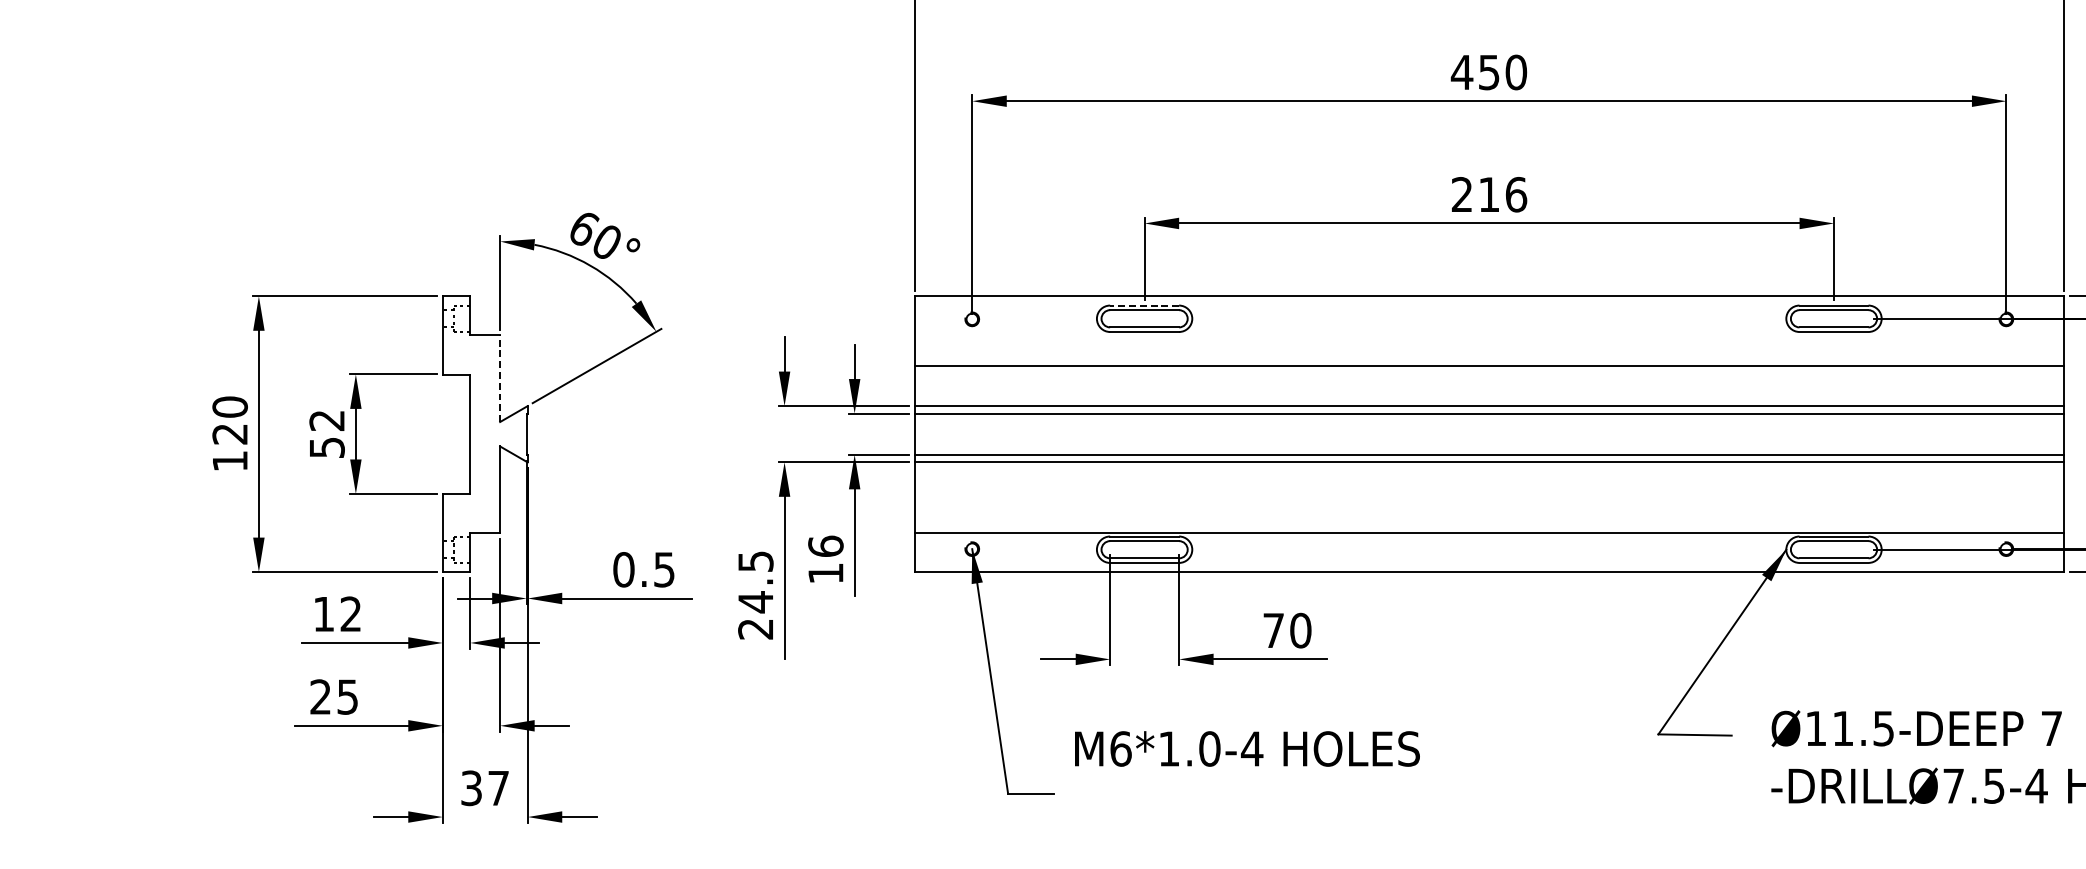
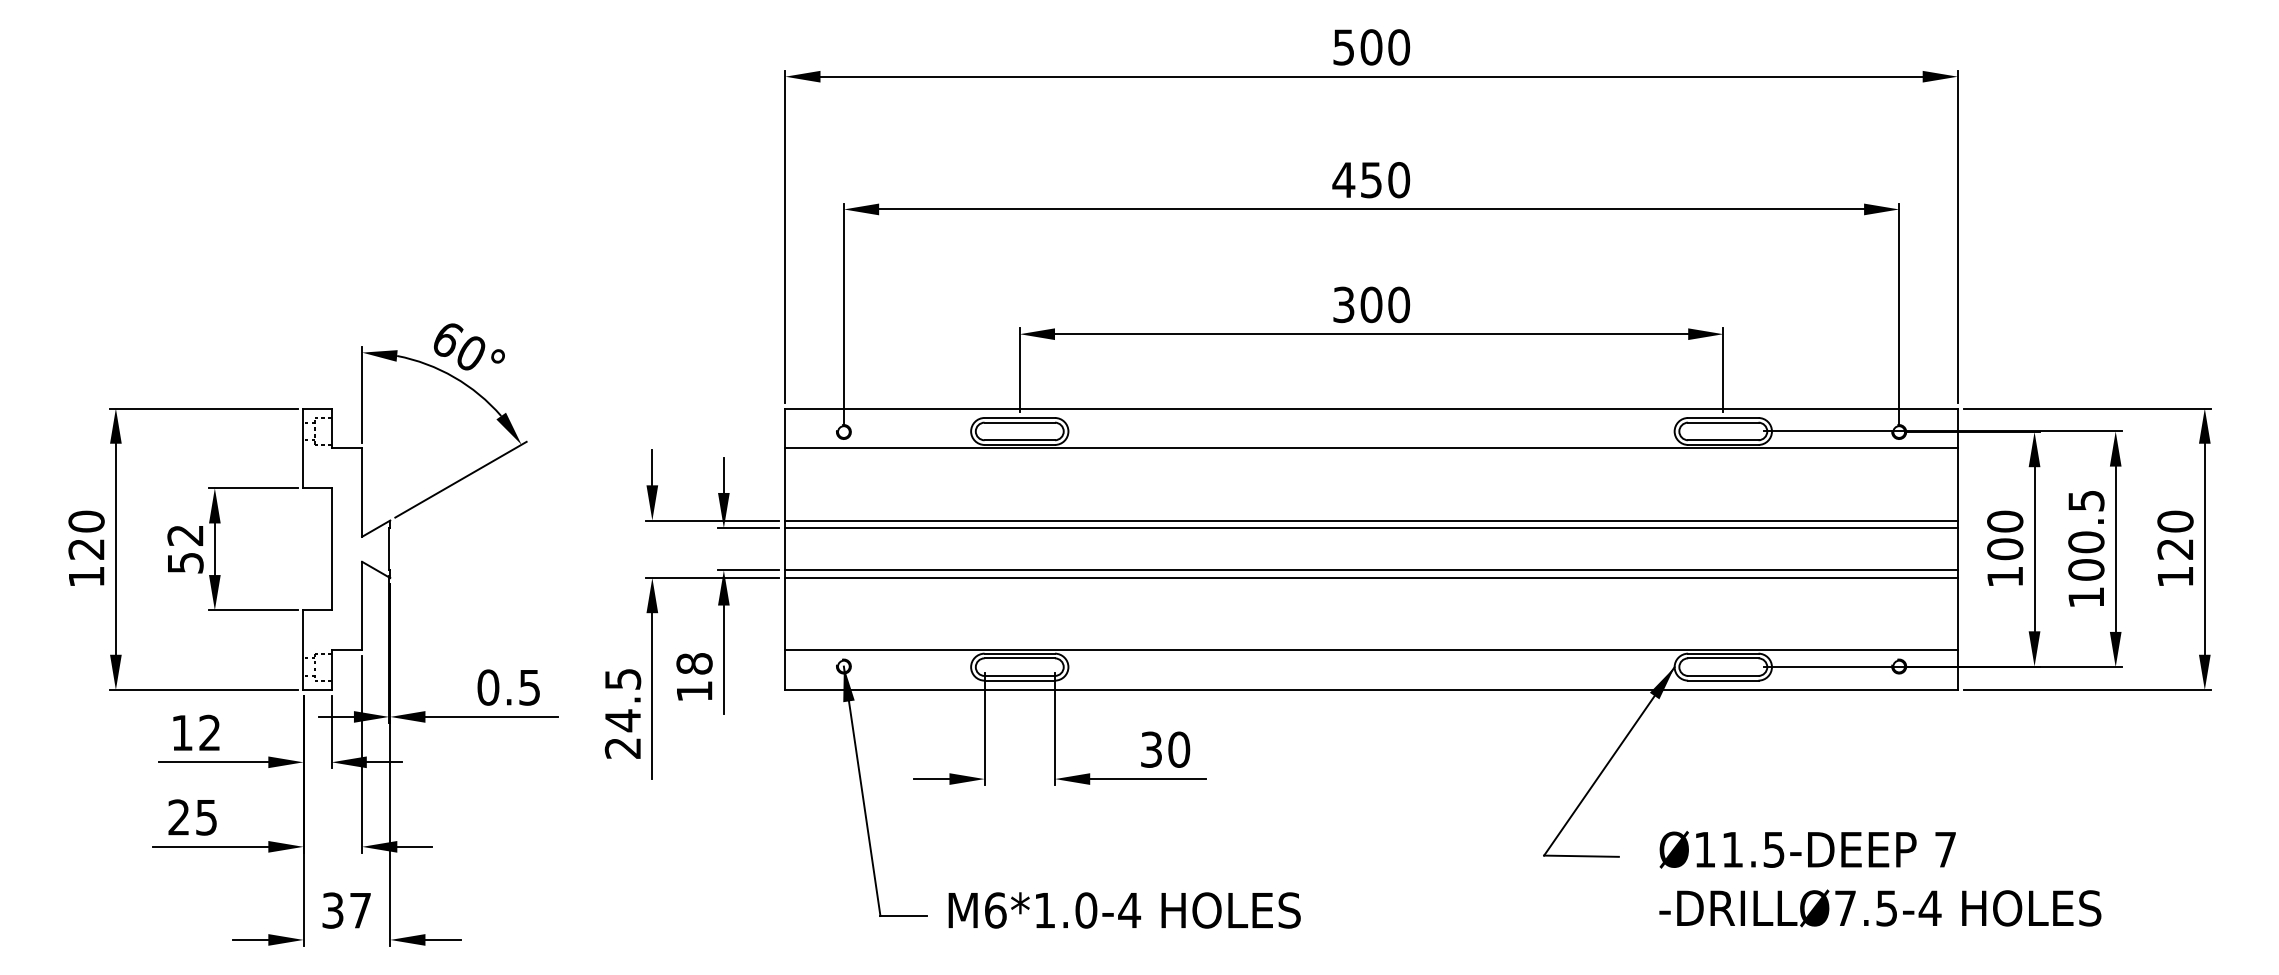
text: (1489, 194) -> (1371, 304), 216 -> 300
line: (1144, 305) -> (1019, 417), dashed -> solid
line: (1489, 365) -> (1371, 448), moved
line: (500, 378) -> (362, 492), dashed -> solid
text: (825, 546) -> (694, 663), 16 -> 18
text: (1273, 630) -> (1151, 749), 70 -> 30
text: (1247, 748) -> (1124, 910), moved

